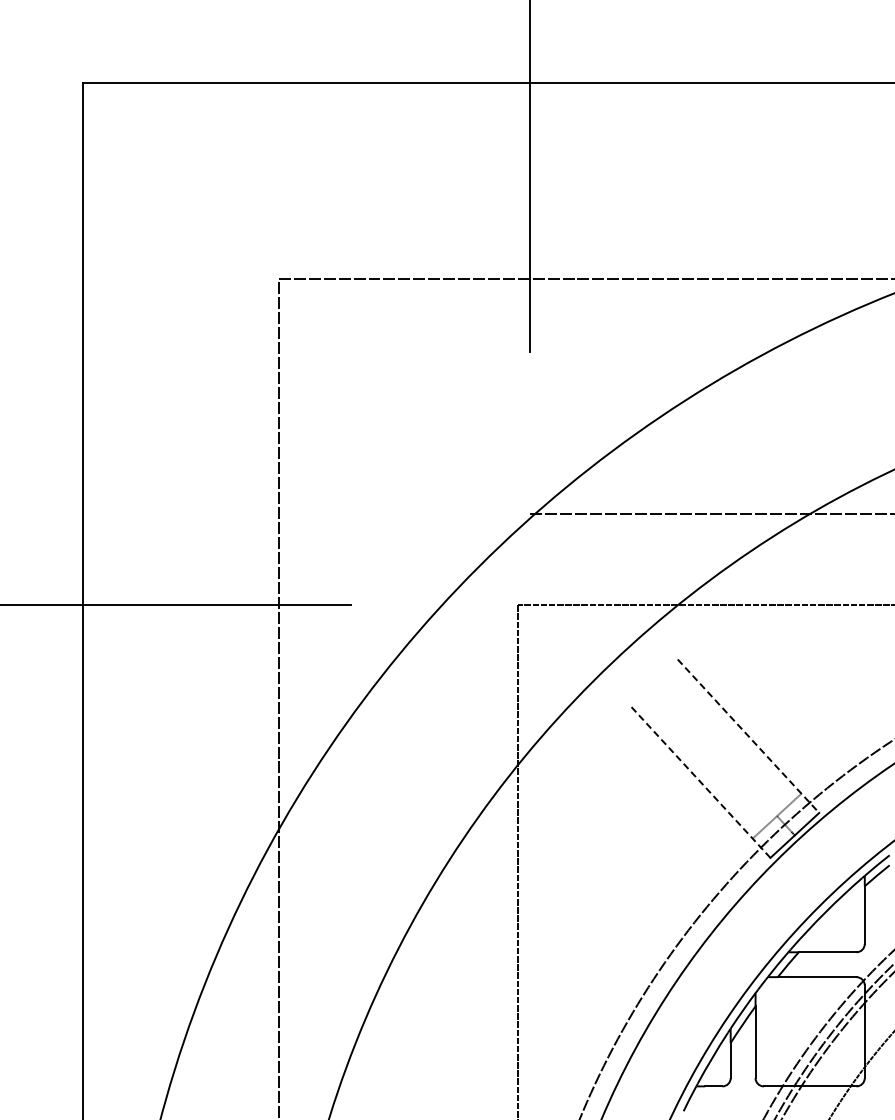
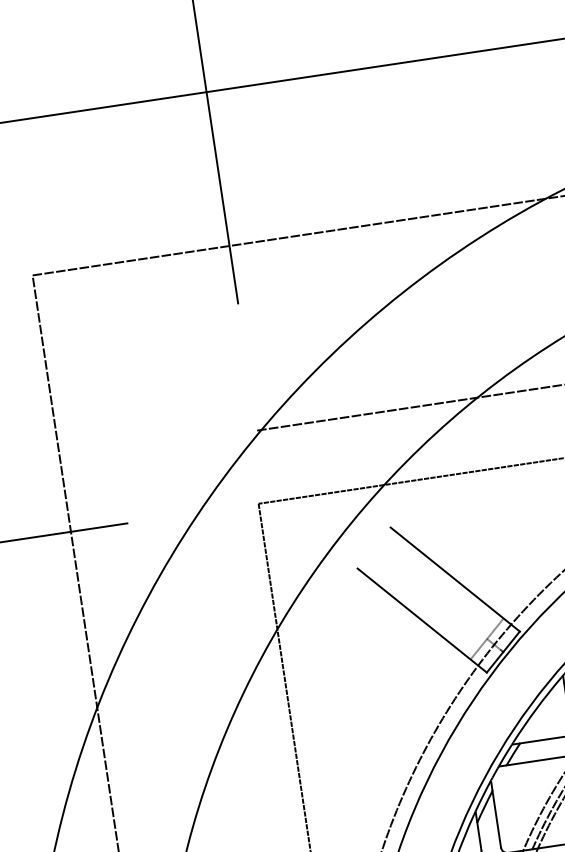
line: (748, 736) -> (455, 579), dashed -> solid
line: (699, 780) -> (421, 620), dashed -> solid

